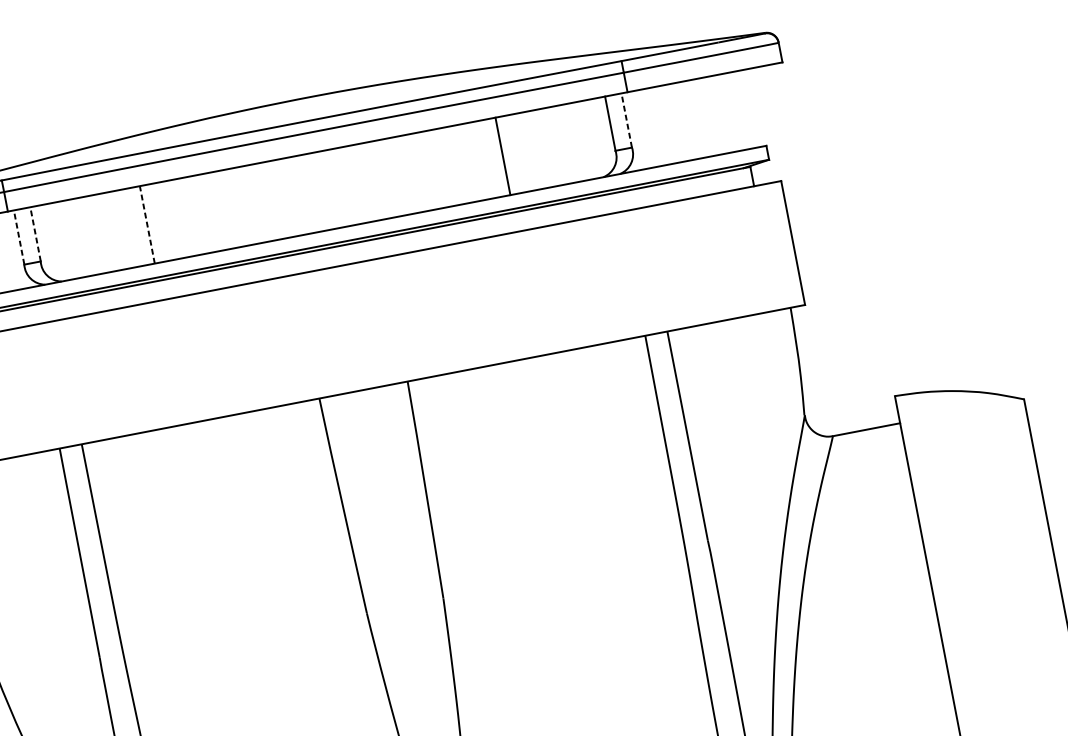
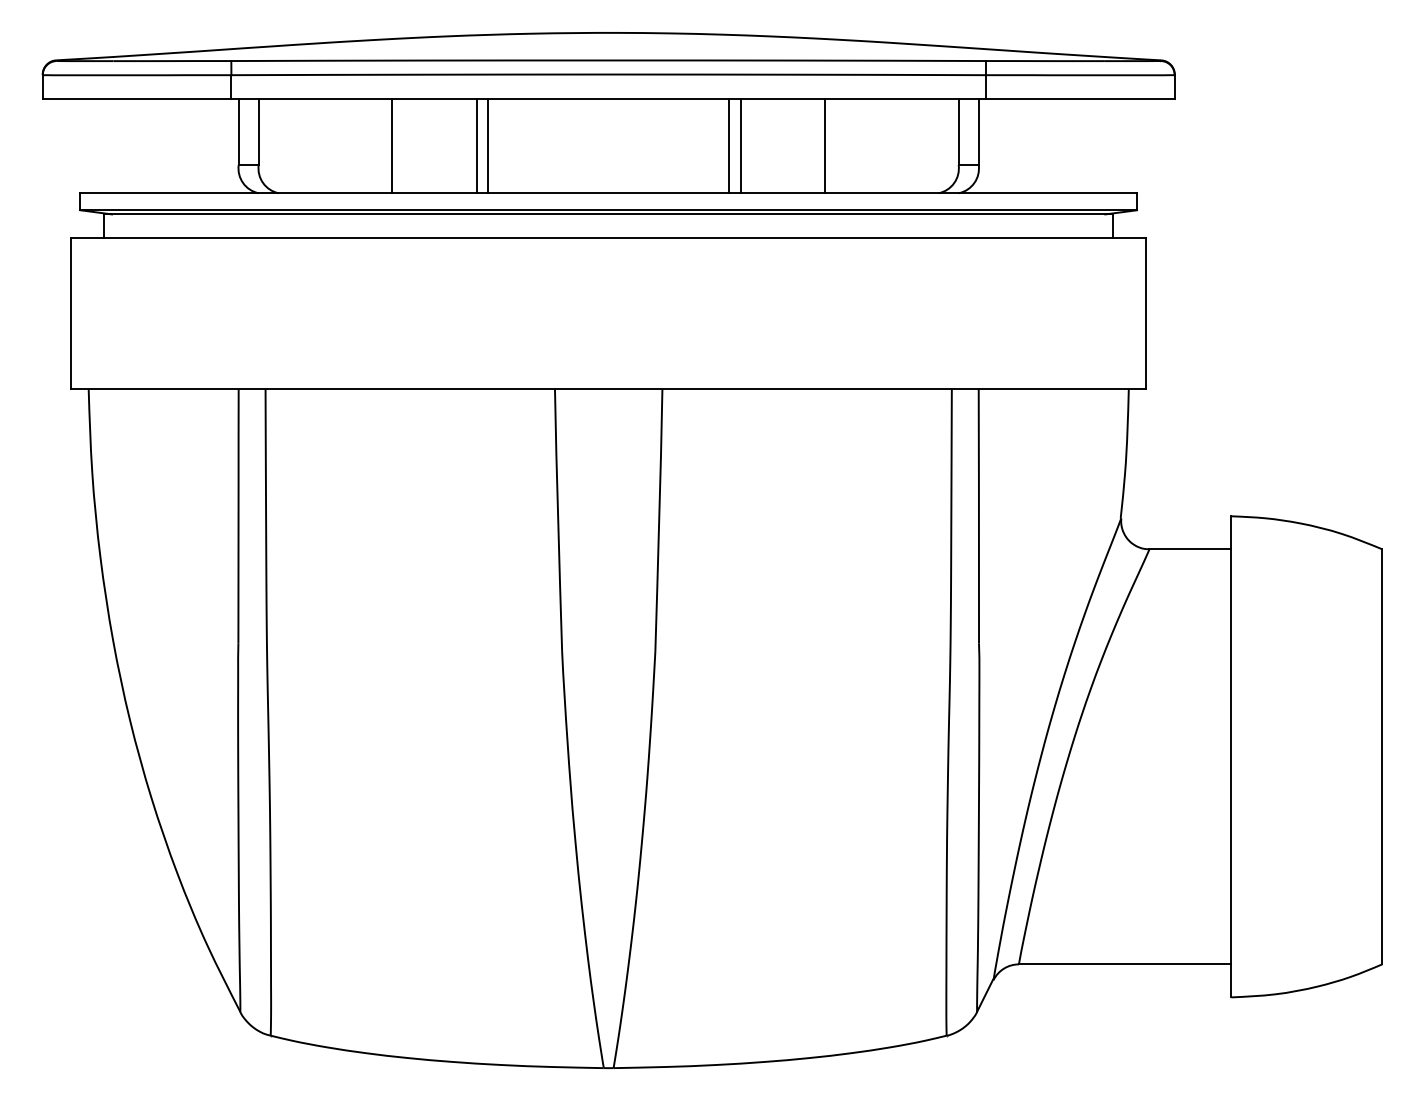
line: (626, 120) -> (978, 131), dashed -> solid
line: (433, 169) -> (740, 145), added
line: (424, 171) -> (729, 145), added
line: (226, 209) -> (488, 145), added
line: (216, 211) -> (476, 145), added
line: (147, 224) -> (392, 145), dashed -> solid
line: (35, 234) -> (258, 131), dashed -> solid
line: (18, 237) -> (238, 131), dashed -> solid

